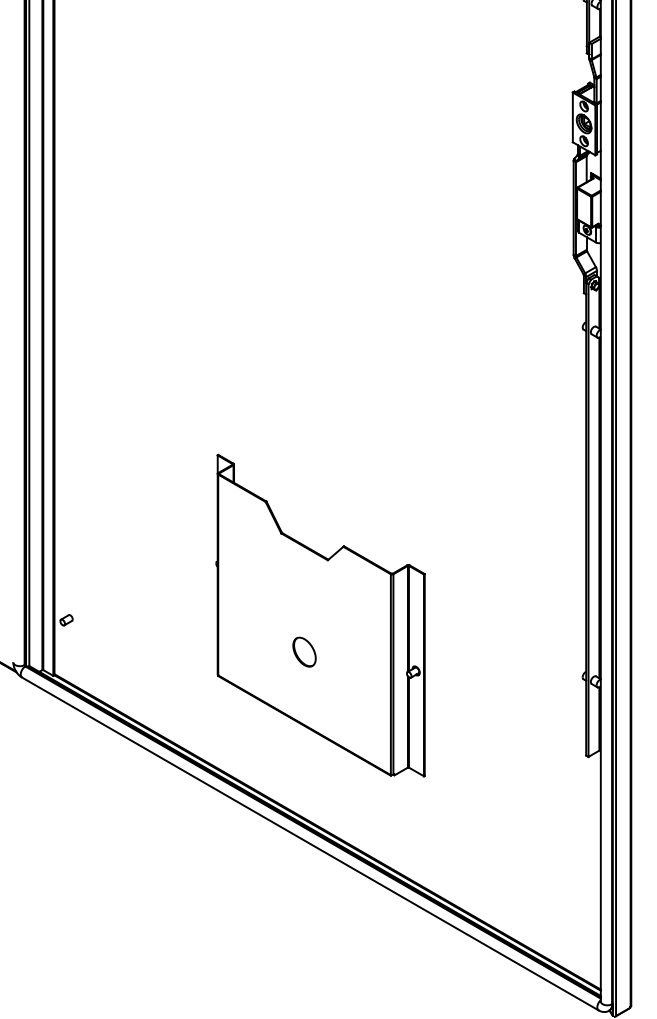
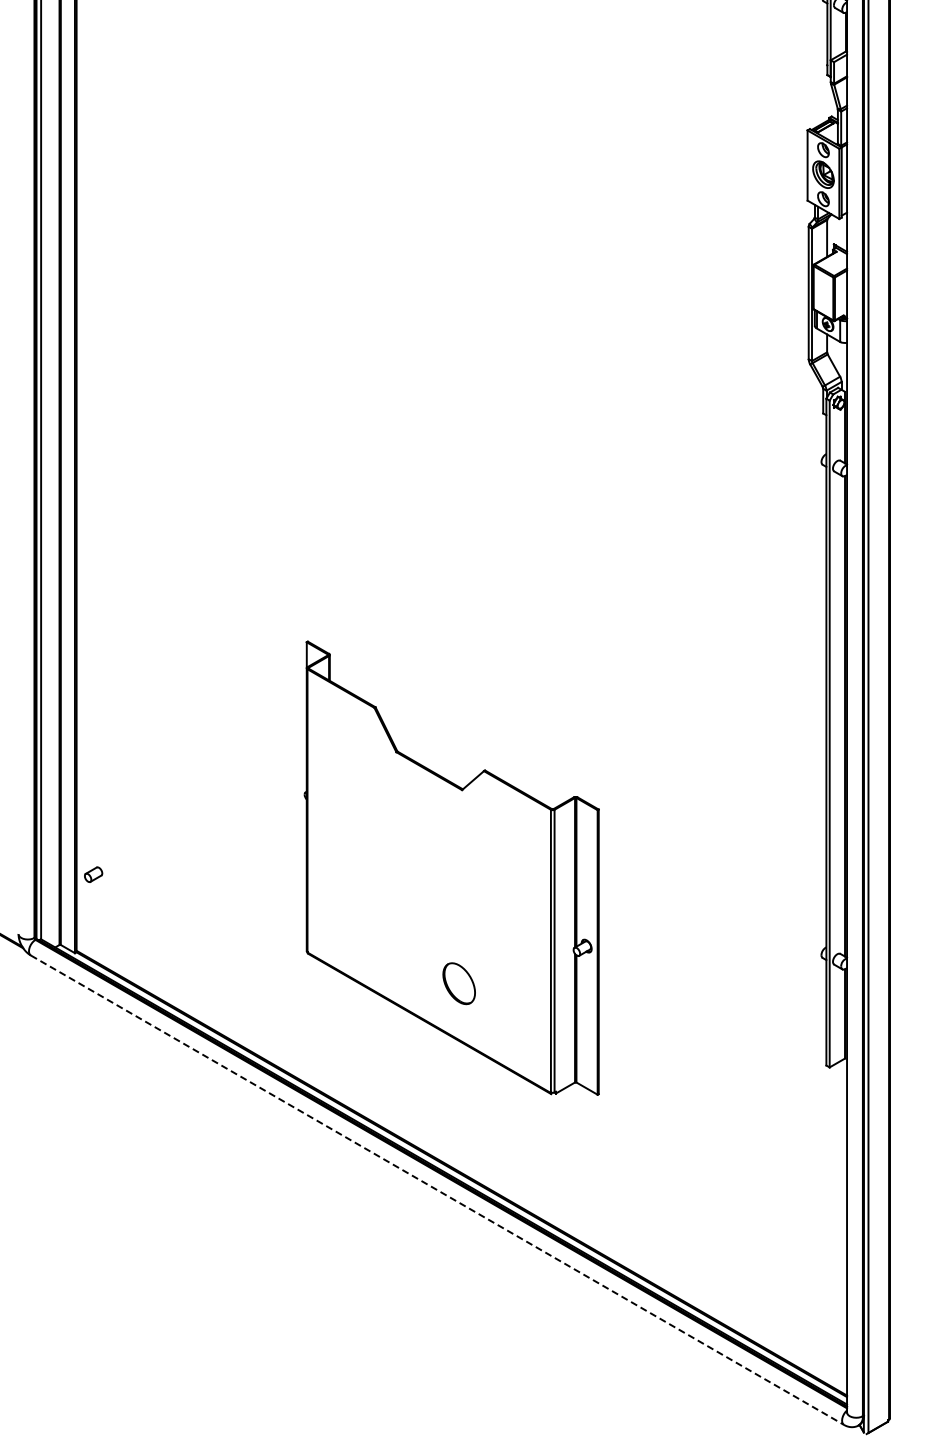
part: (304, 652) -> (458, 983), moved
line: (310, 844) -> (437, 1190), solid -> dashed

